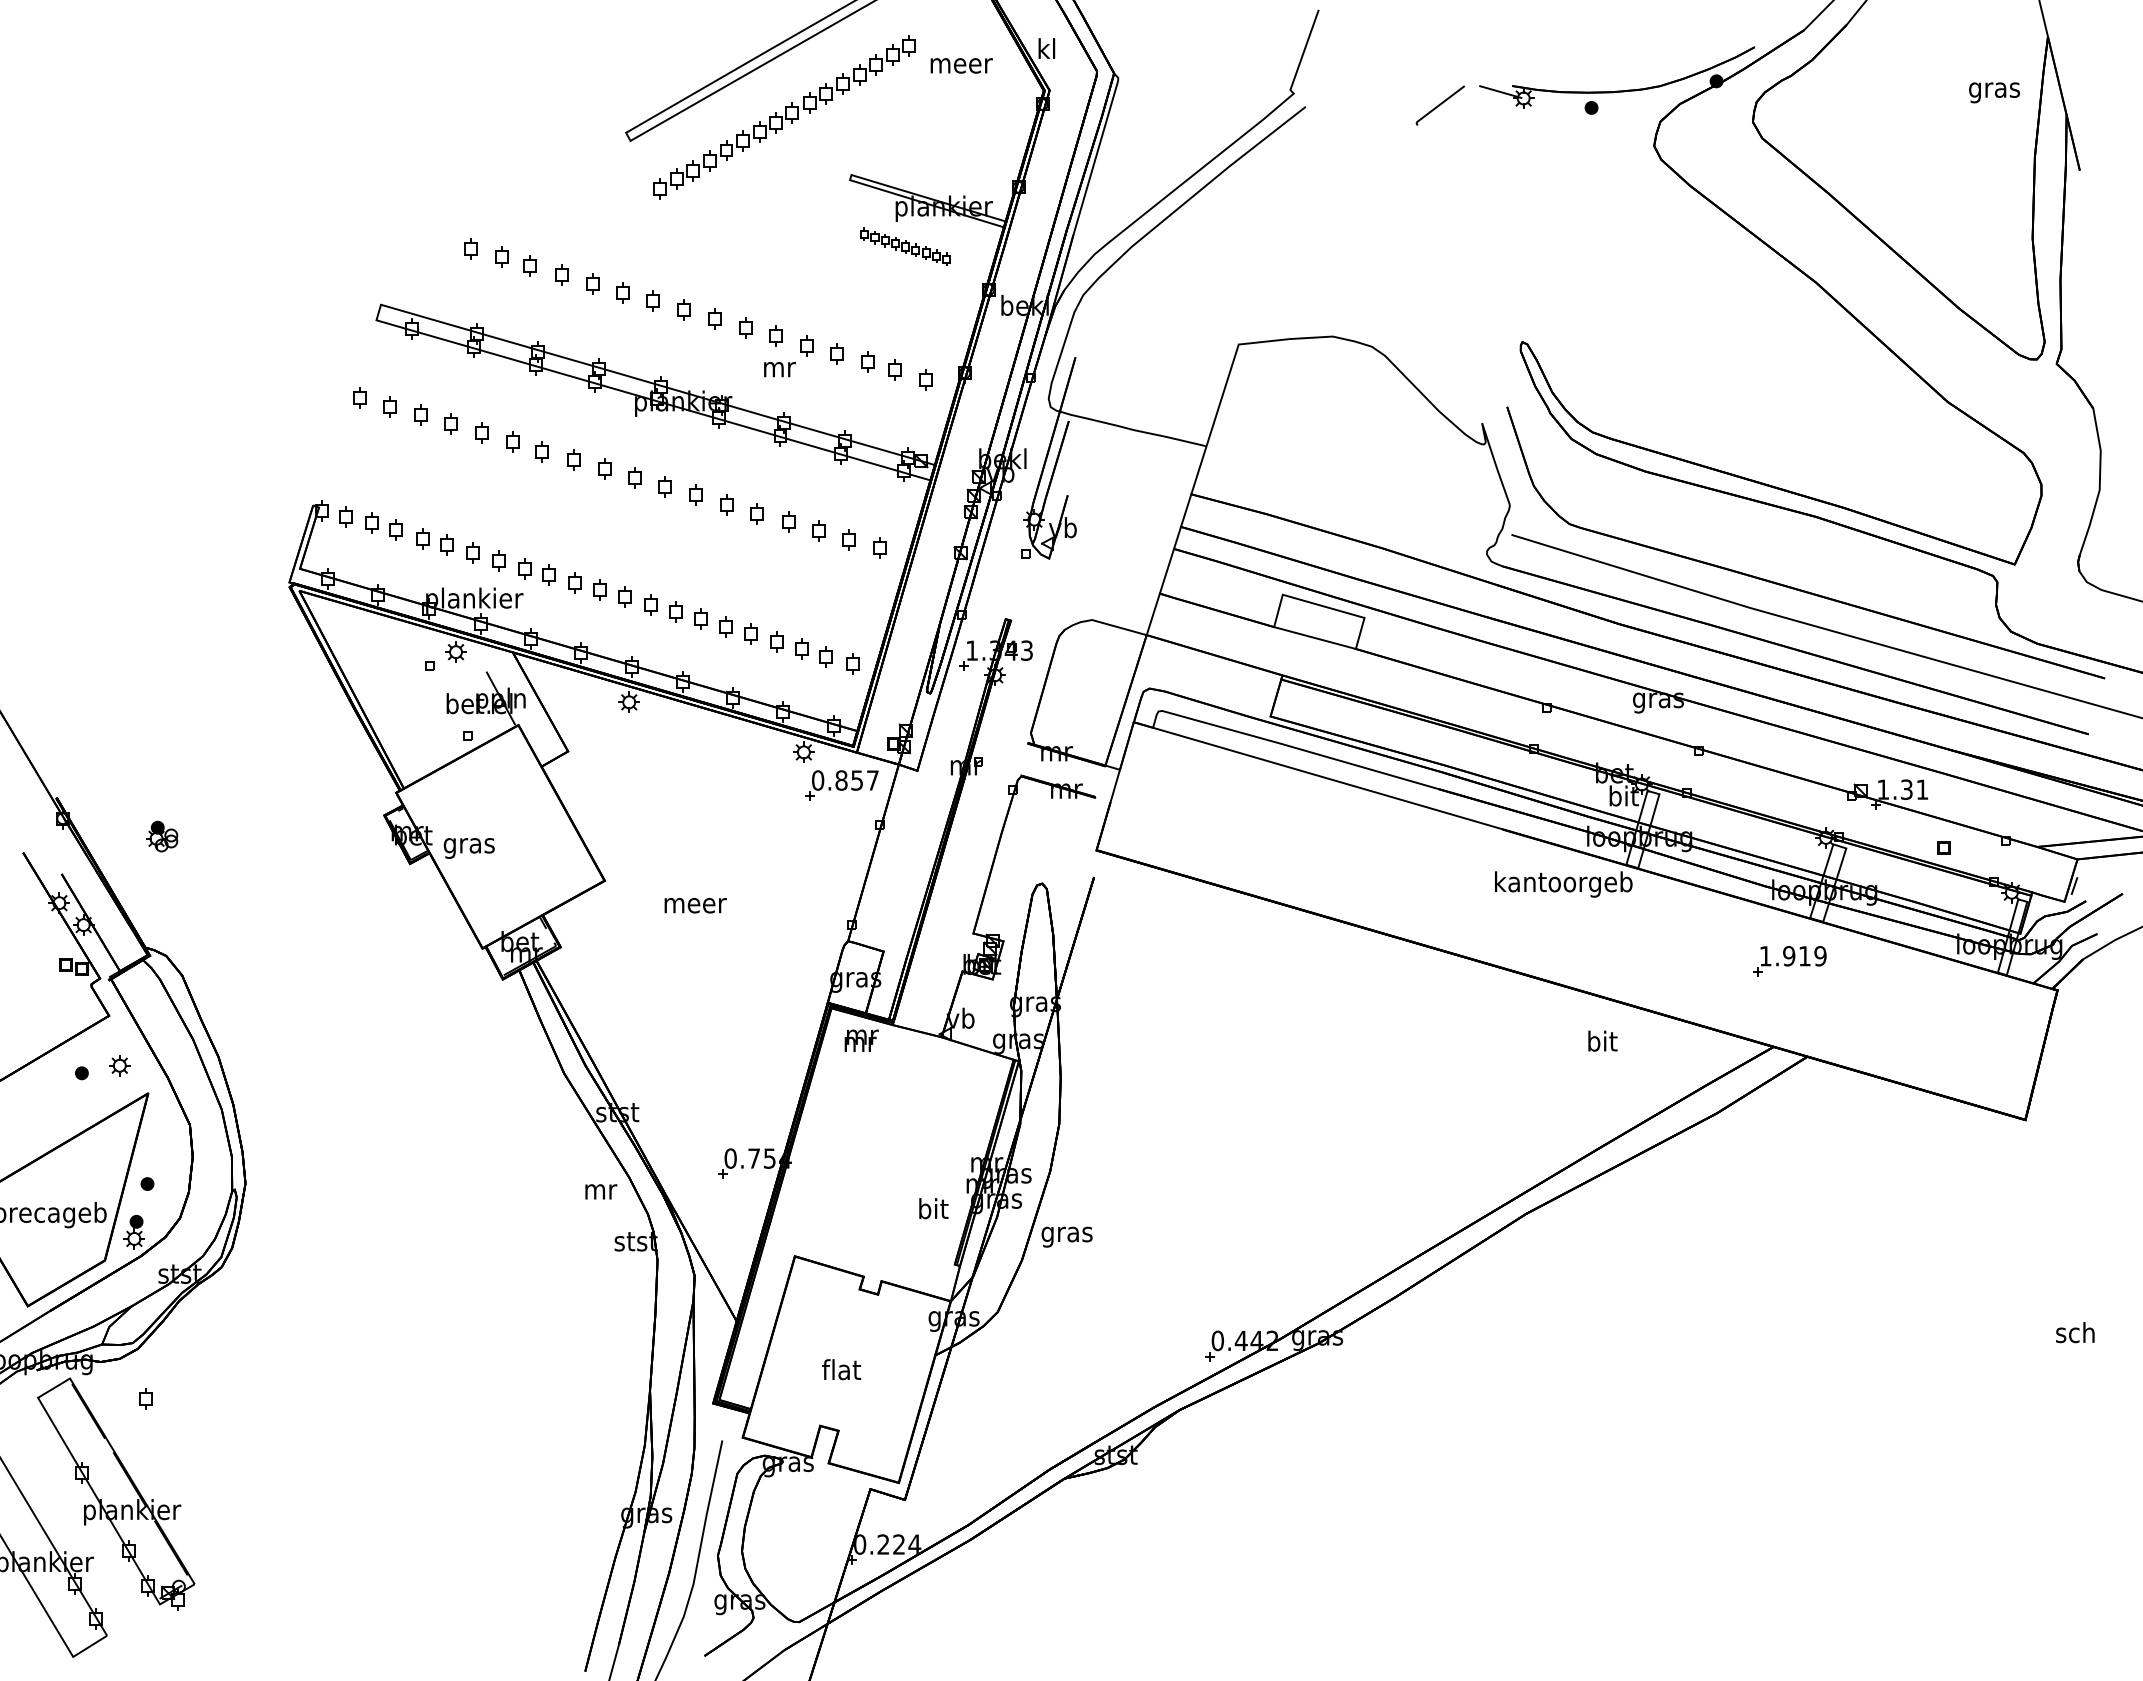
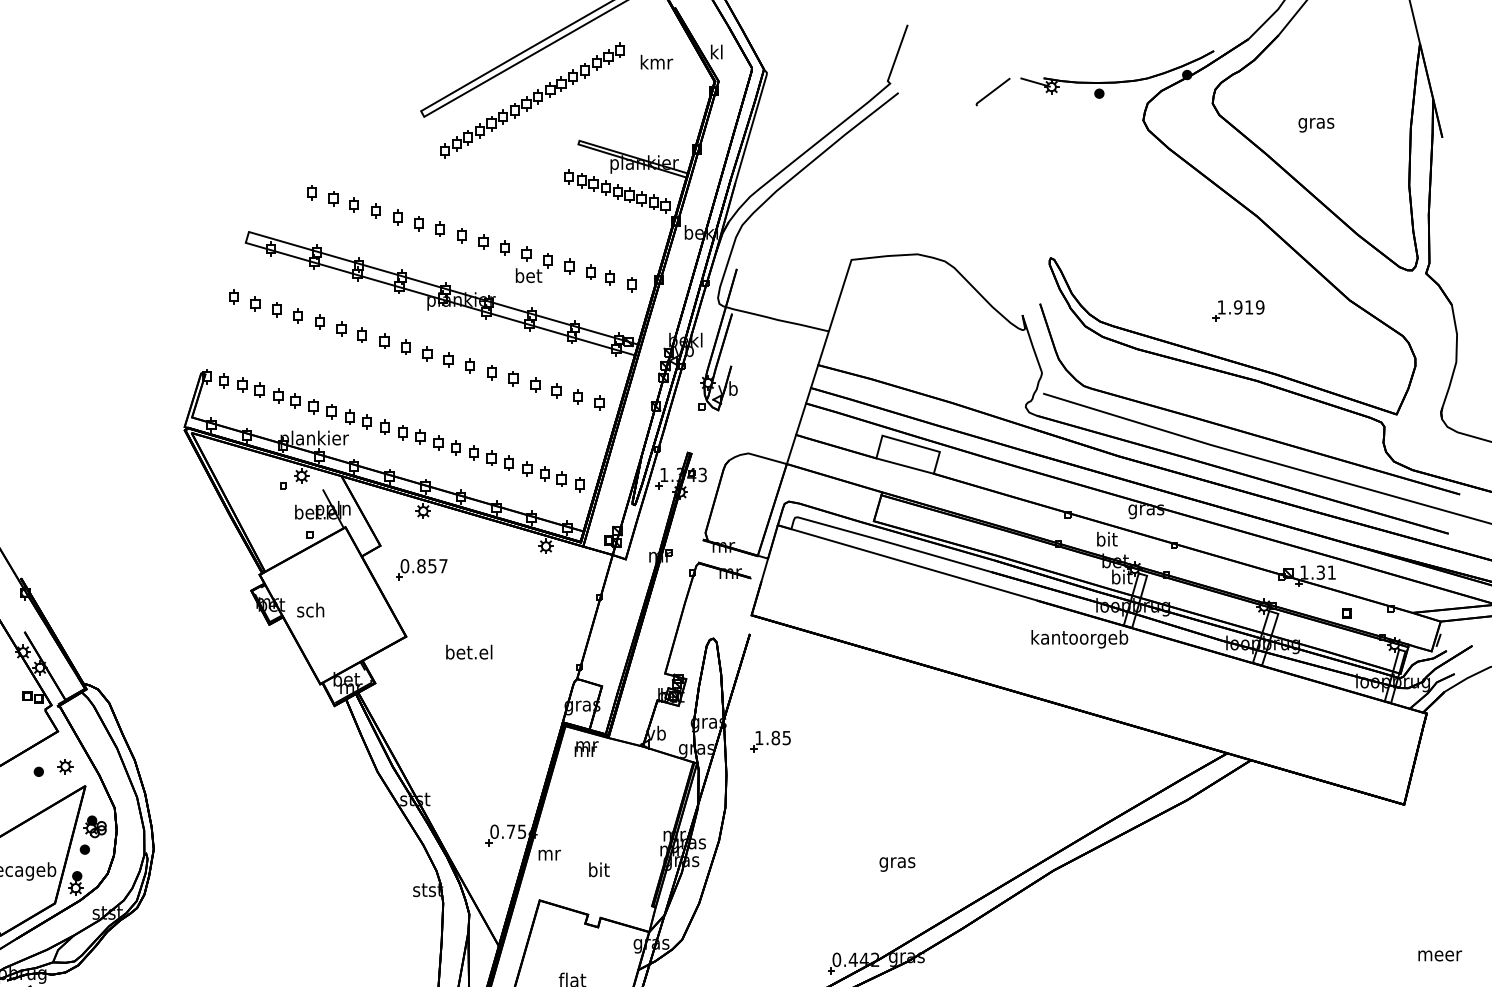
text: (961, 62) -> (656, 61), meer -> kmr
text: (1994, 92) -> (1316, 125), moved
part: (905, 246) -> (617, 191), size x1.67
text: (779, 366) -> (528, 275), mr -> bet
part: (841, 785) -> (421, 569), moved
part: (162, 836) -> (95, 826), moved
text: (468, 845) -> (310, 611), gras -> sch
text: (694, 902) -> (469, 651), meer -> bet.el
part: (1789, 961) -> (1238, 311), moved
part: (1123, 1029) -> (770, 741), added
text: (1602, 1040) -> (1107, 538), moved
text: (601, 1191) -> (549, 854), moved
text: (933, 1208) -> (599, 869), moved
text: (1066, 1236) -> (897, 864), moved
text: (2076, 1332) -> (1440, 953), sch -> meer

